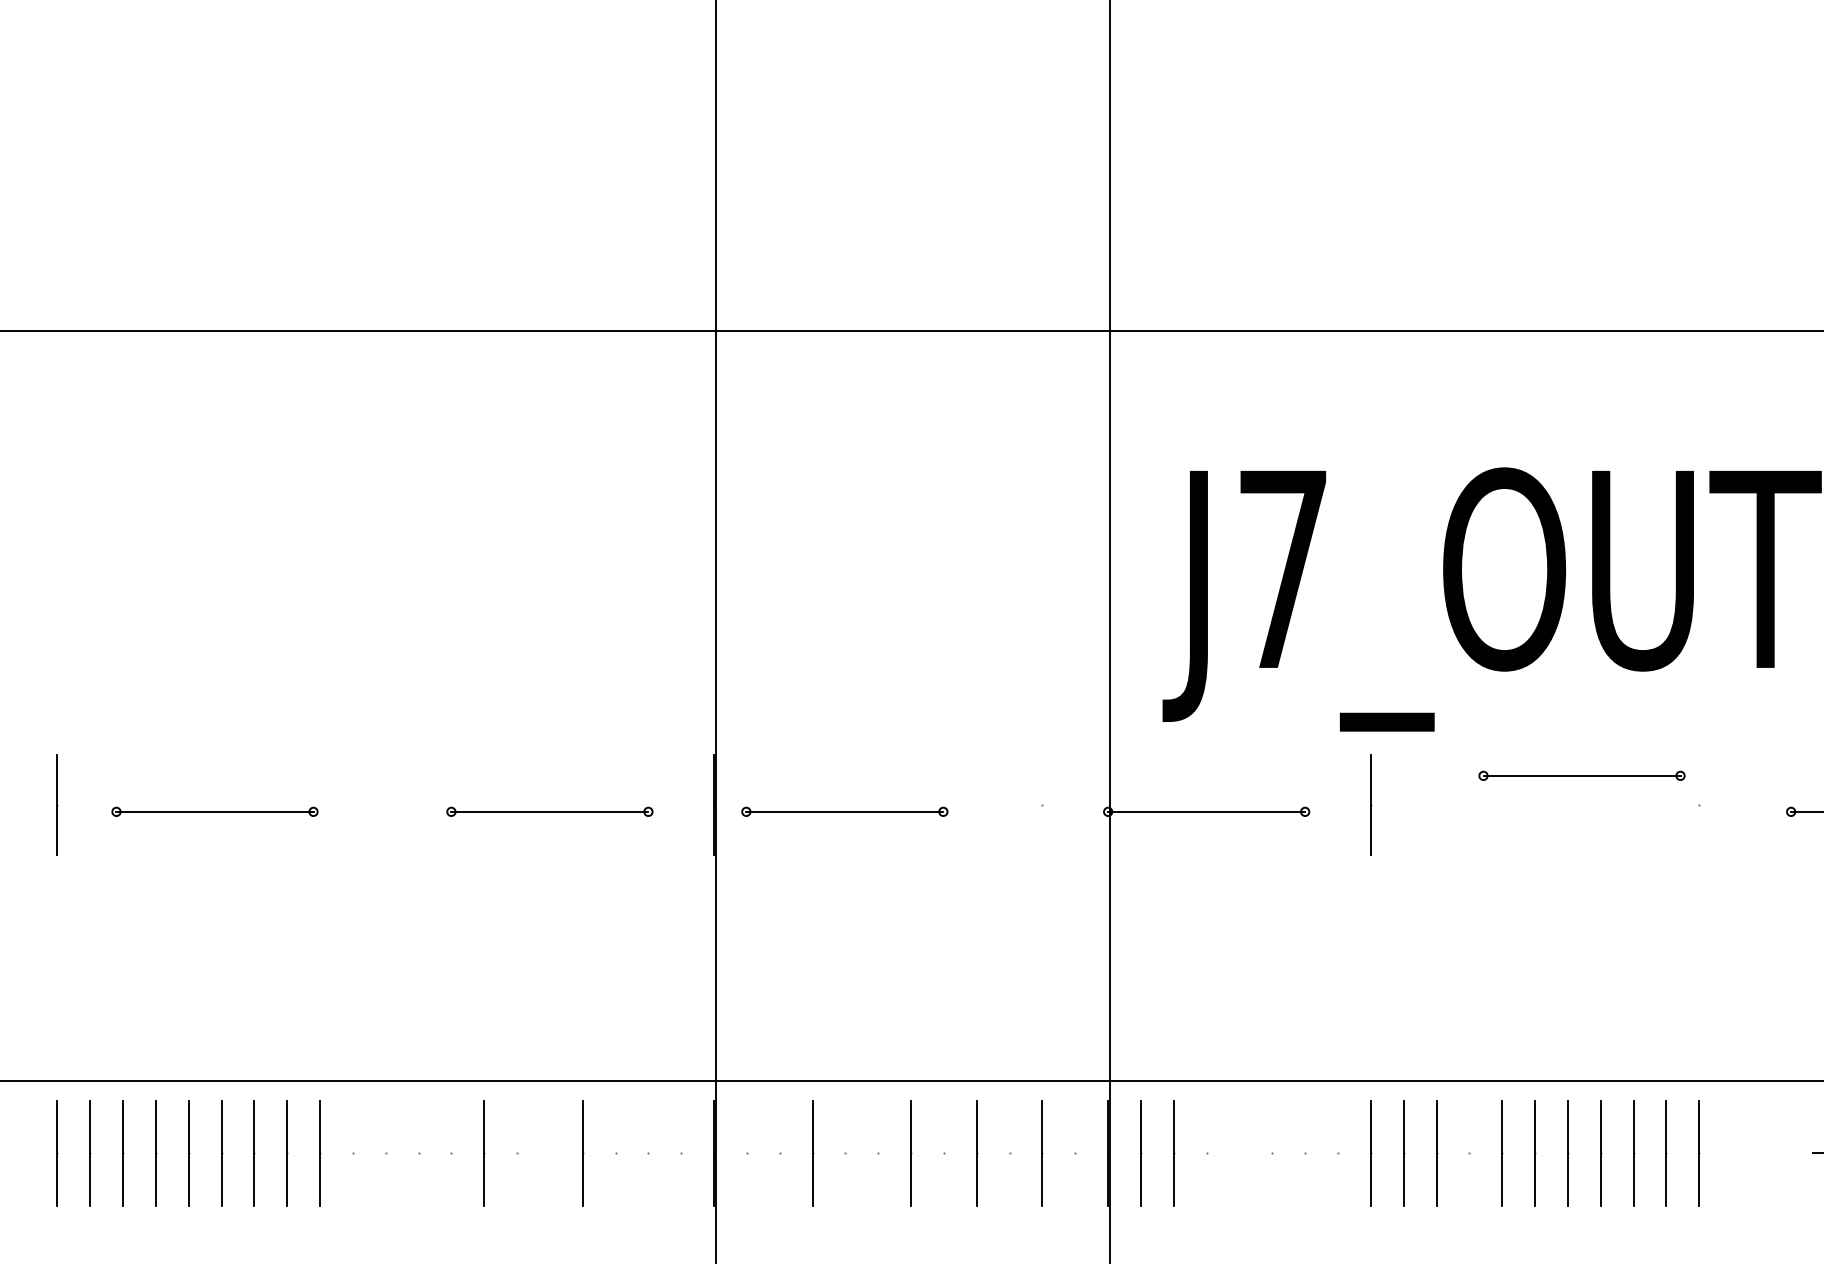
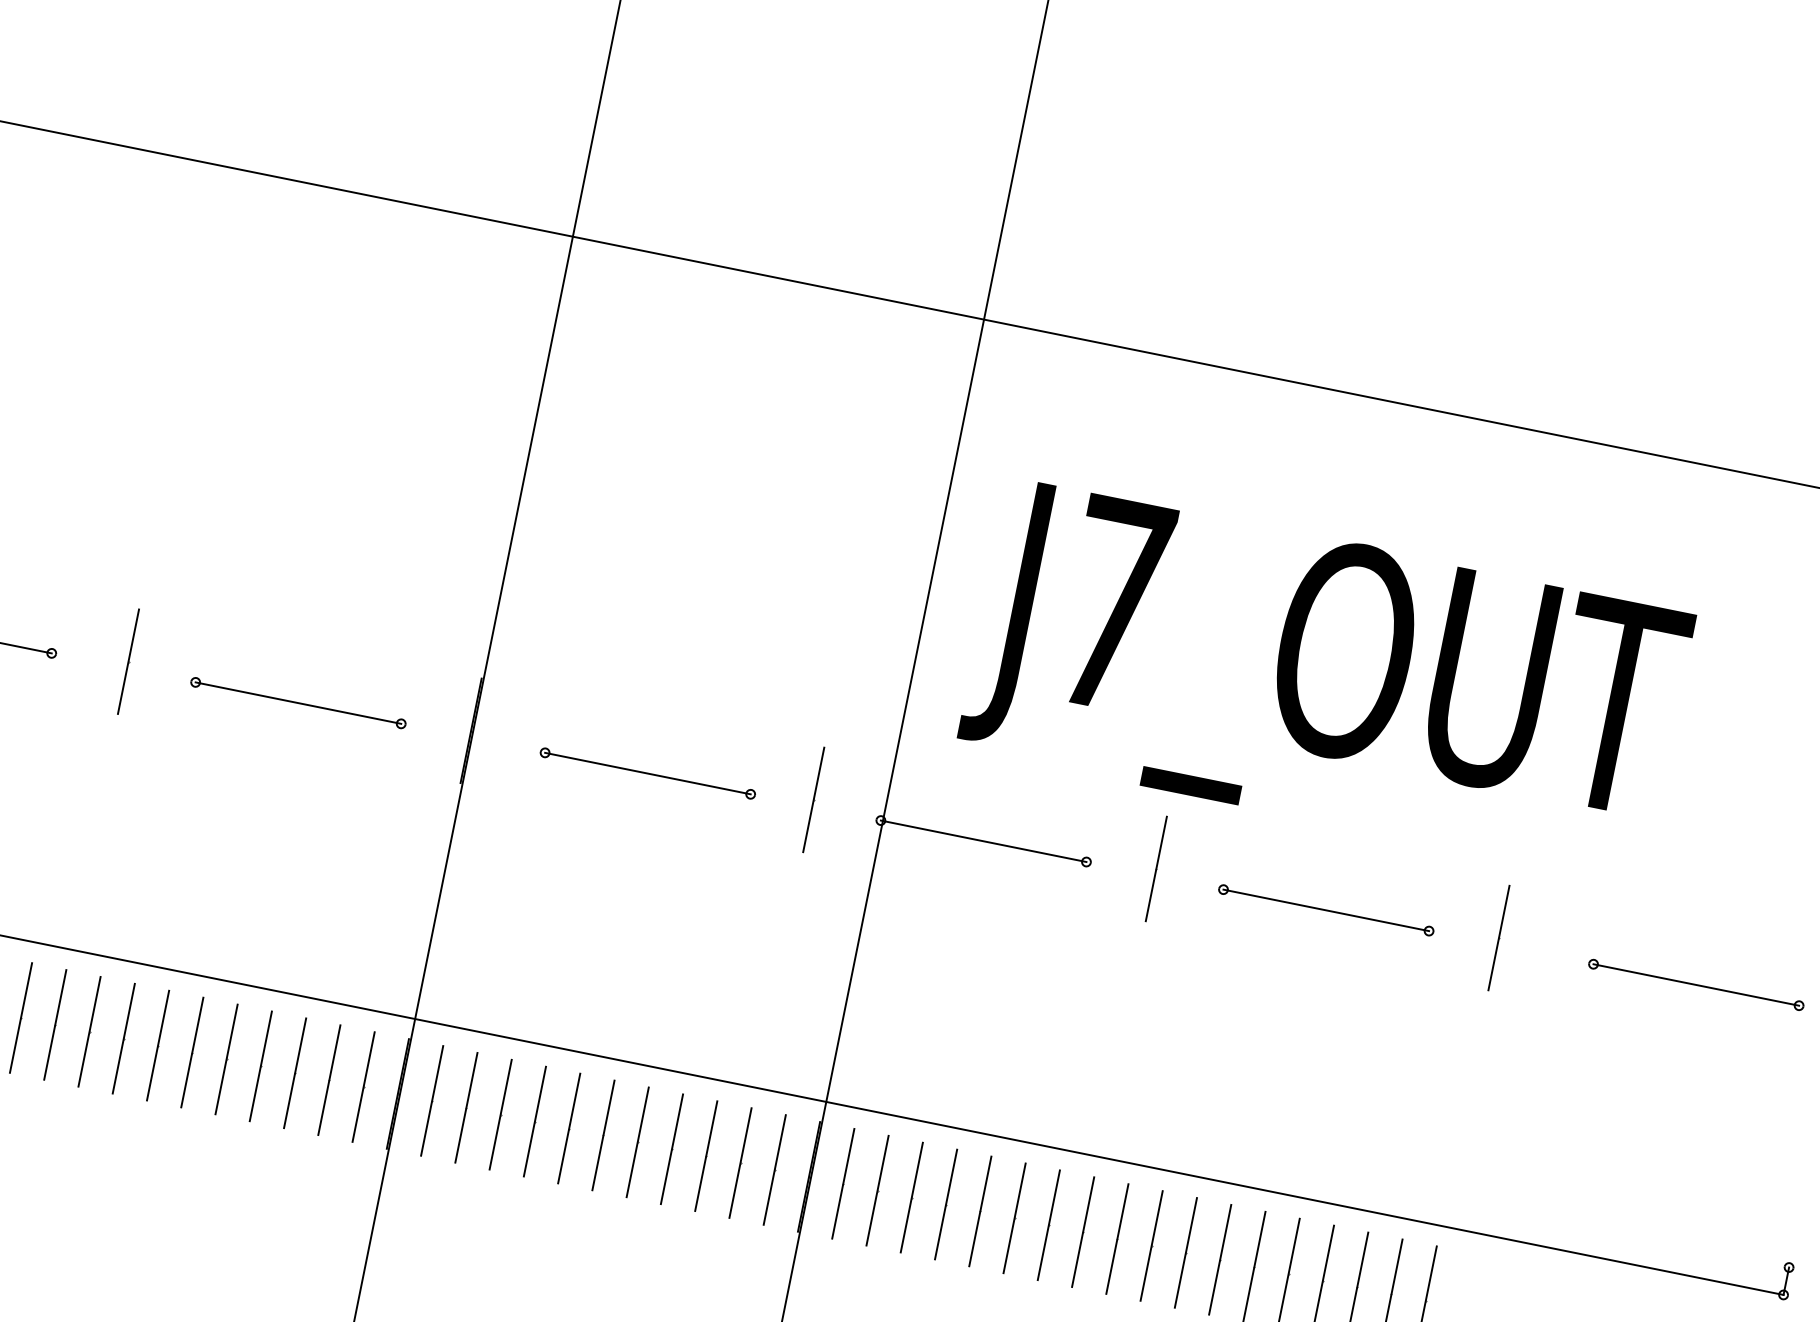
part: (1581, 775) -> (1325, 909), moved
line: (386, 804) -> (129, 661), added
line: (1042, 805) -> (813, 800), added
line: (1699, 805) -> (1499, 938), added
part: (844, 811) -> (647, 773), moved
line: (352, 1152) -> (20, 1017), added
line: (385, 1152) -> (55, 1023), added
line: (418, 1152) -> (89, 1030), added
line: (451, 1152) -> (124, 1037), added
line: (517, 1152) -> (192, 1051), added
line: (615, 1152) -> (295, 1072), added
line: (648, 1152) -> (329, 1079), added
line: (681, 1152) -> (364, 1086), added
line: (746, 1152) -> (431, 1099), added
line: (779, 1152) -> (466, 1106), added
line: (845, 1152) -> (535, 1120), added
line: (878, 1152) -> (569, 1127), added
line: (943, 1152) -> (637, 1141), added
line: (1009, 1152) -> (706, 1155), added
line: (1075, 1152) -> (775, 1169), added
line: (1206, 1152) -> (911, 1196), added
line: (1272, 1152) -> (980, 1210), added
line: (1305, 1152) -> (1015, 1217), added
line: (1338, 1152) -> (1049, 1224), added
line: (1469, 1152) -> (1186, 1252), added
line: (550, 1153) -> (227, 1059), added
line: (1240, 1153) -> (947, 1204), added

